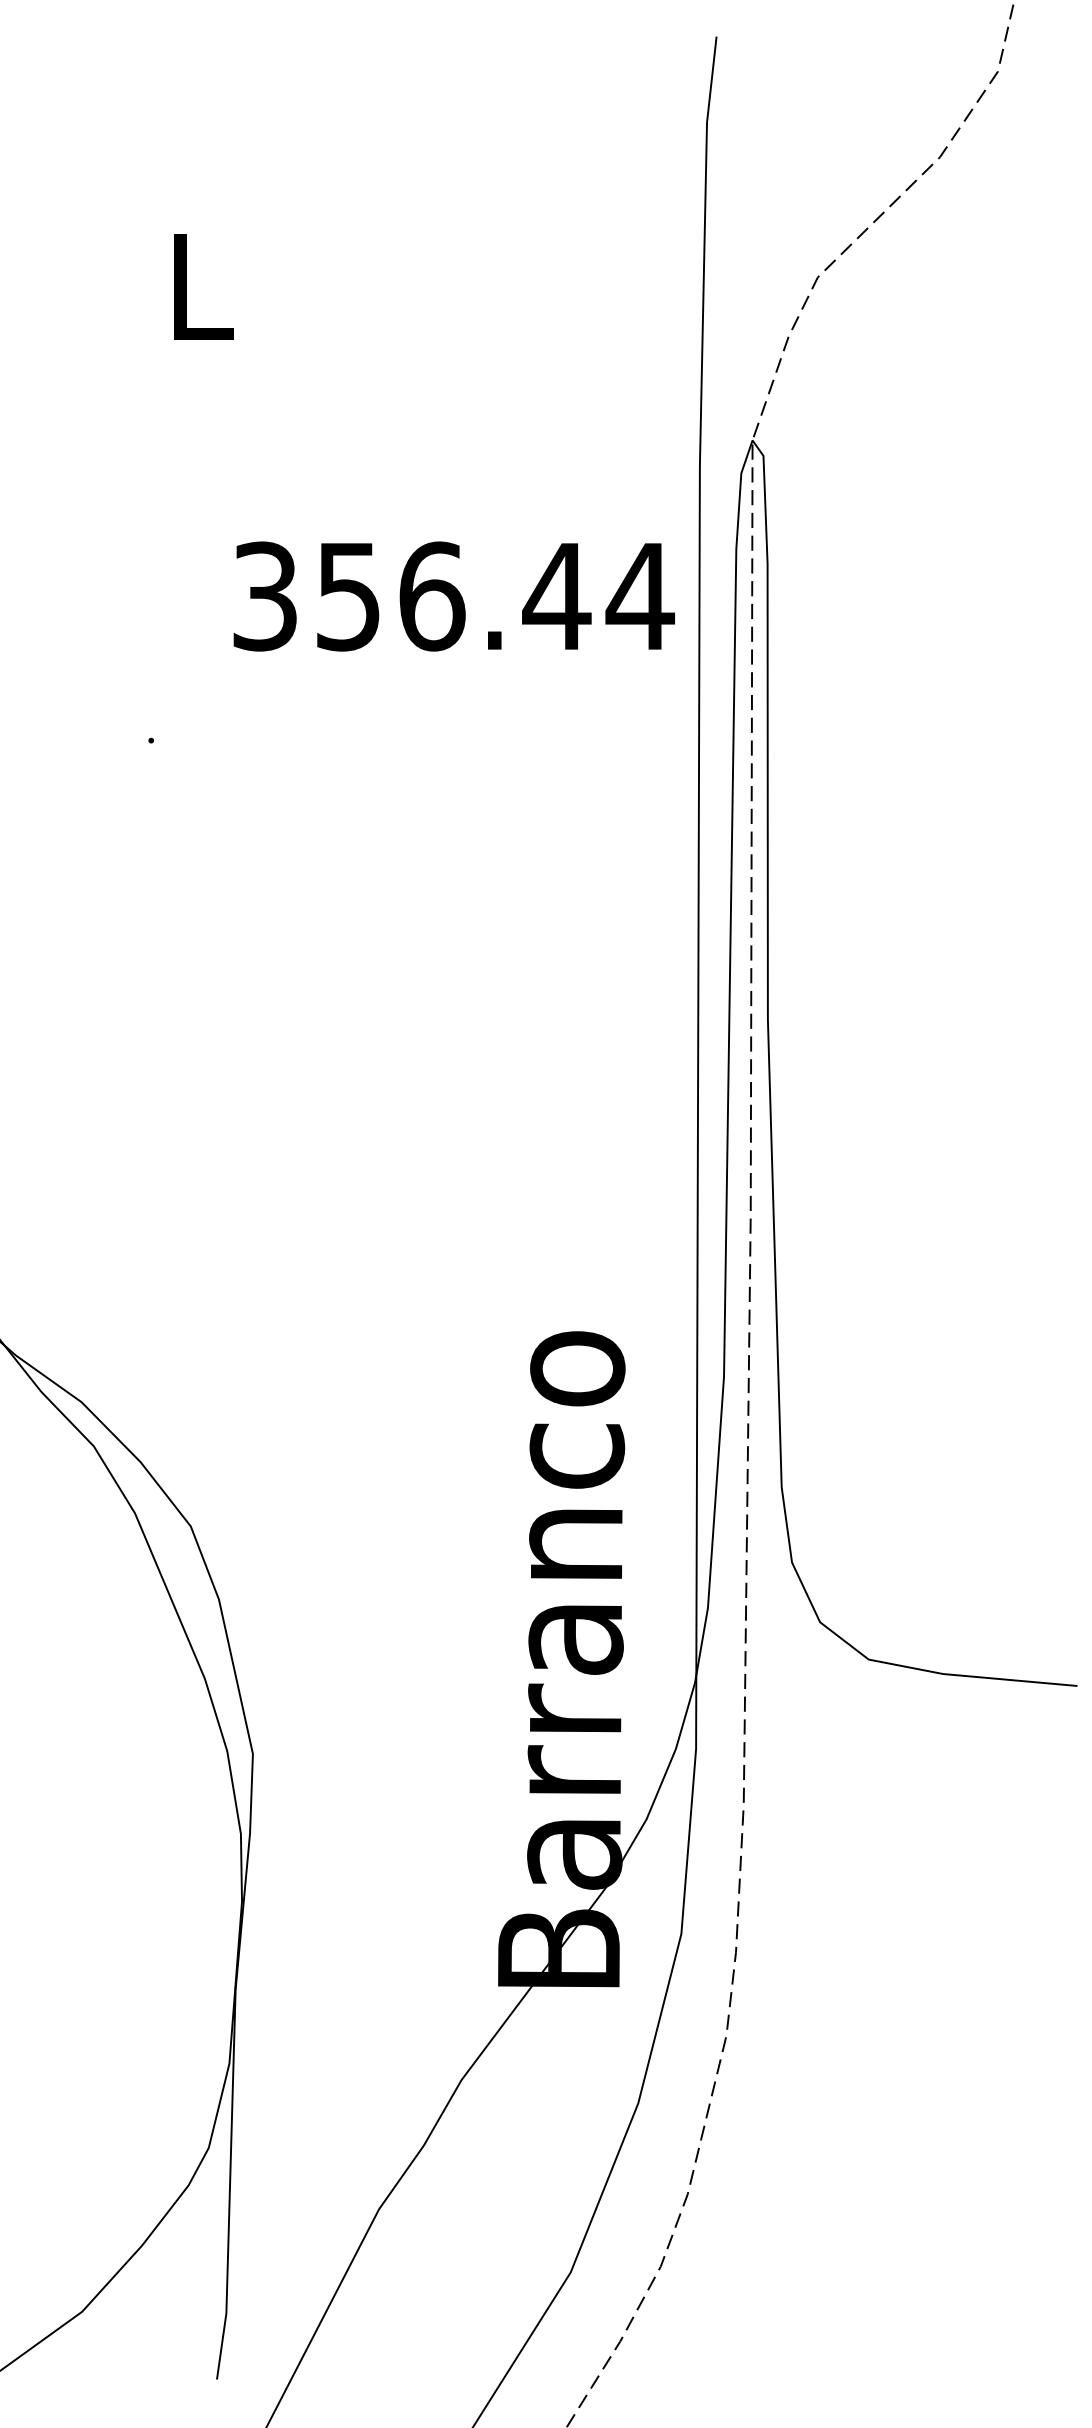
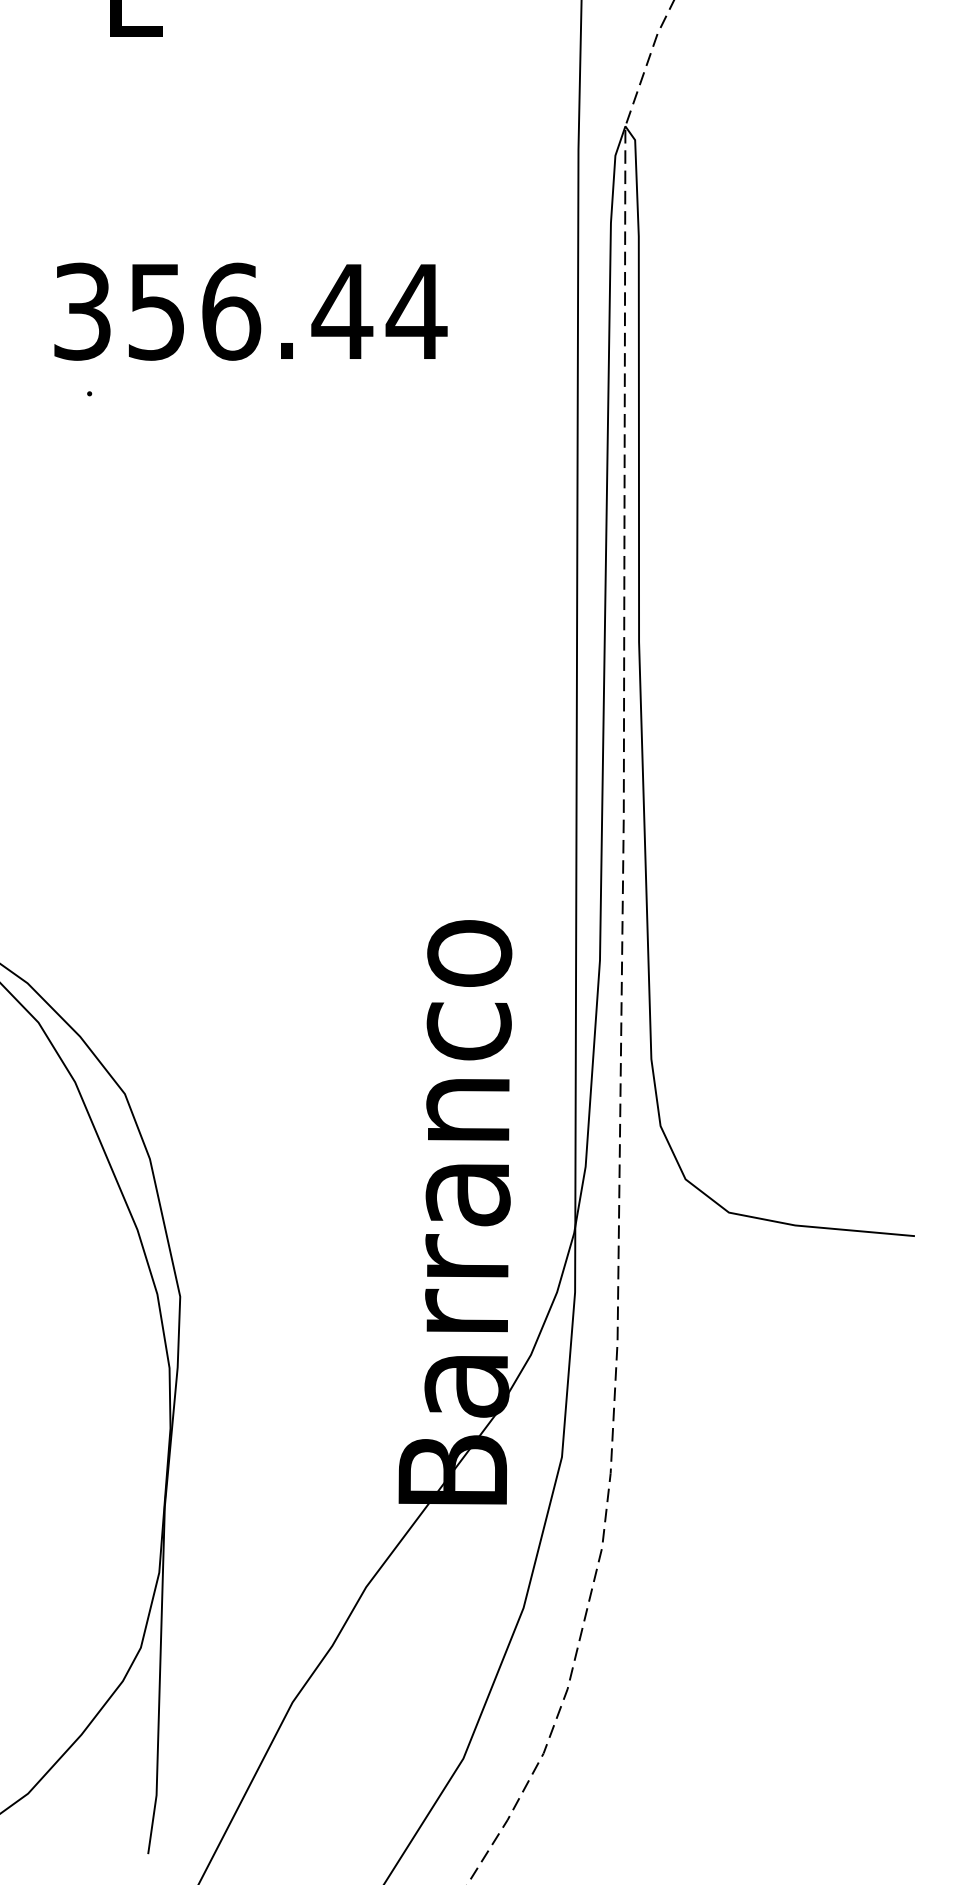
text: (453, 596) -> (250, 311), moved

